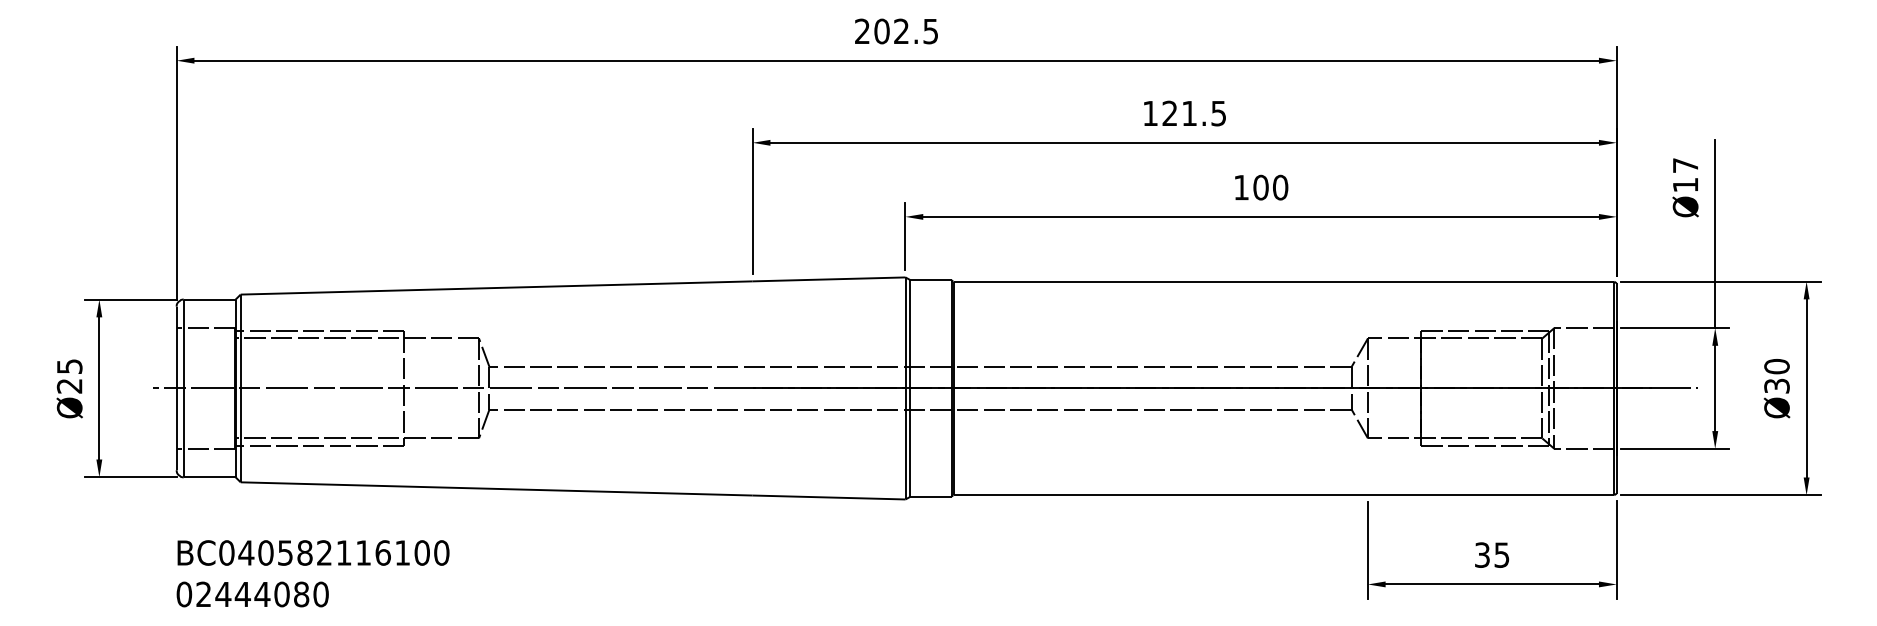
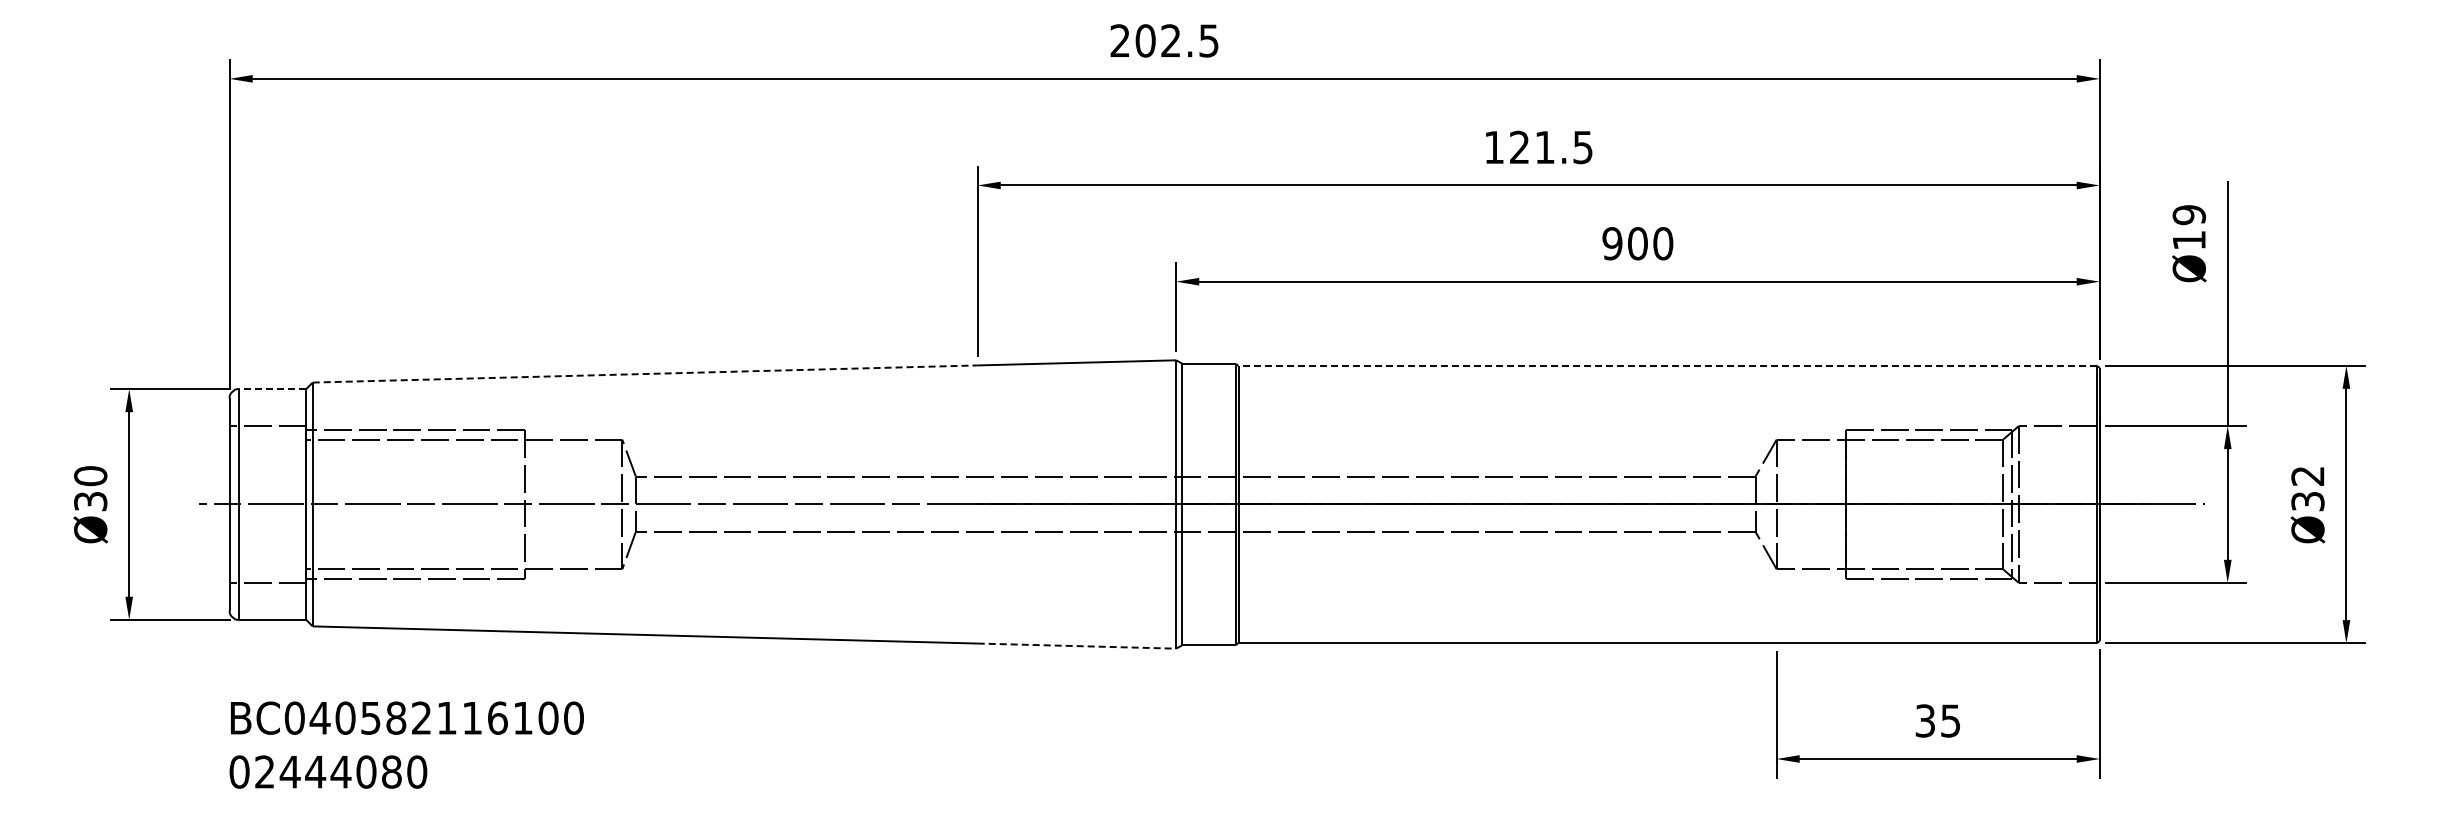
text: (1685, 165) -> (2188, 215), Ø17 -> Ø19
text: (1241, 187) -> (1612, 243), 100 -> 900
line: (1283, 281) -> (1667, 365), solid -> dashed
line: (496, 288) -> (645, 374), solid -> dashed
line: (209, 299) -> (272, 389), solid -> dashed
text: (1776, 366) -> (2307, 476), Ø30 -> Ø32
text: (69, 376) -> (90, 488), Ø25 -> Ø30
line: (829, 497) -> (1077, 646), solid -> dashed

